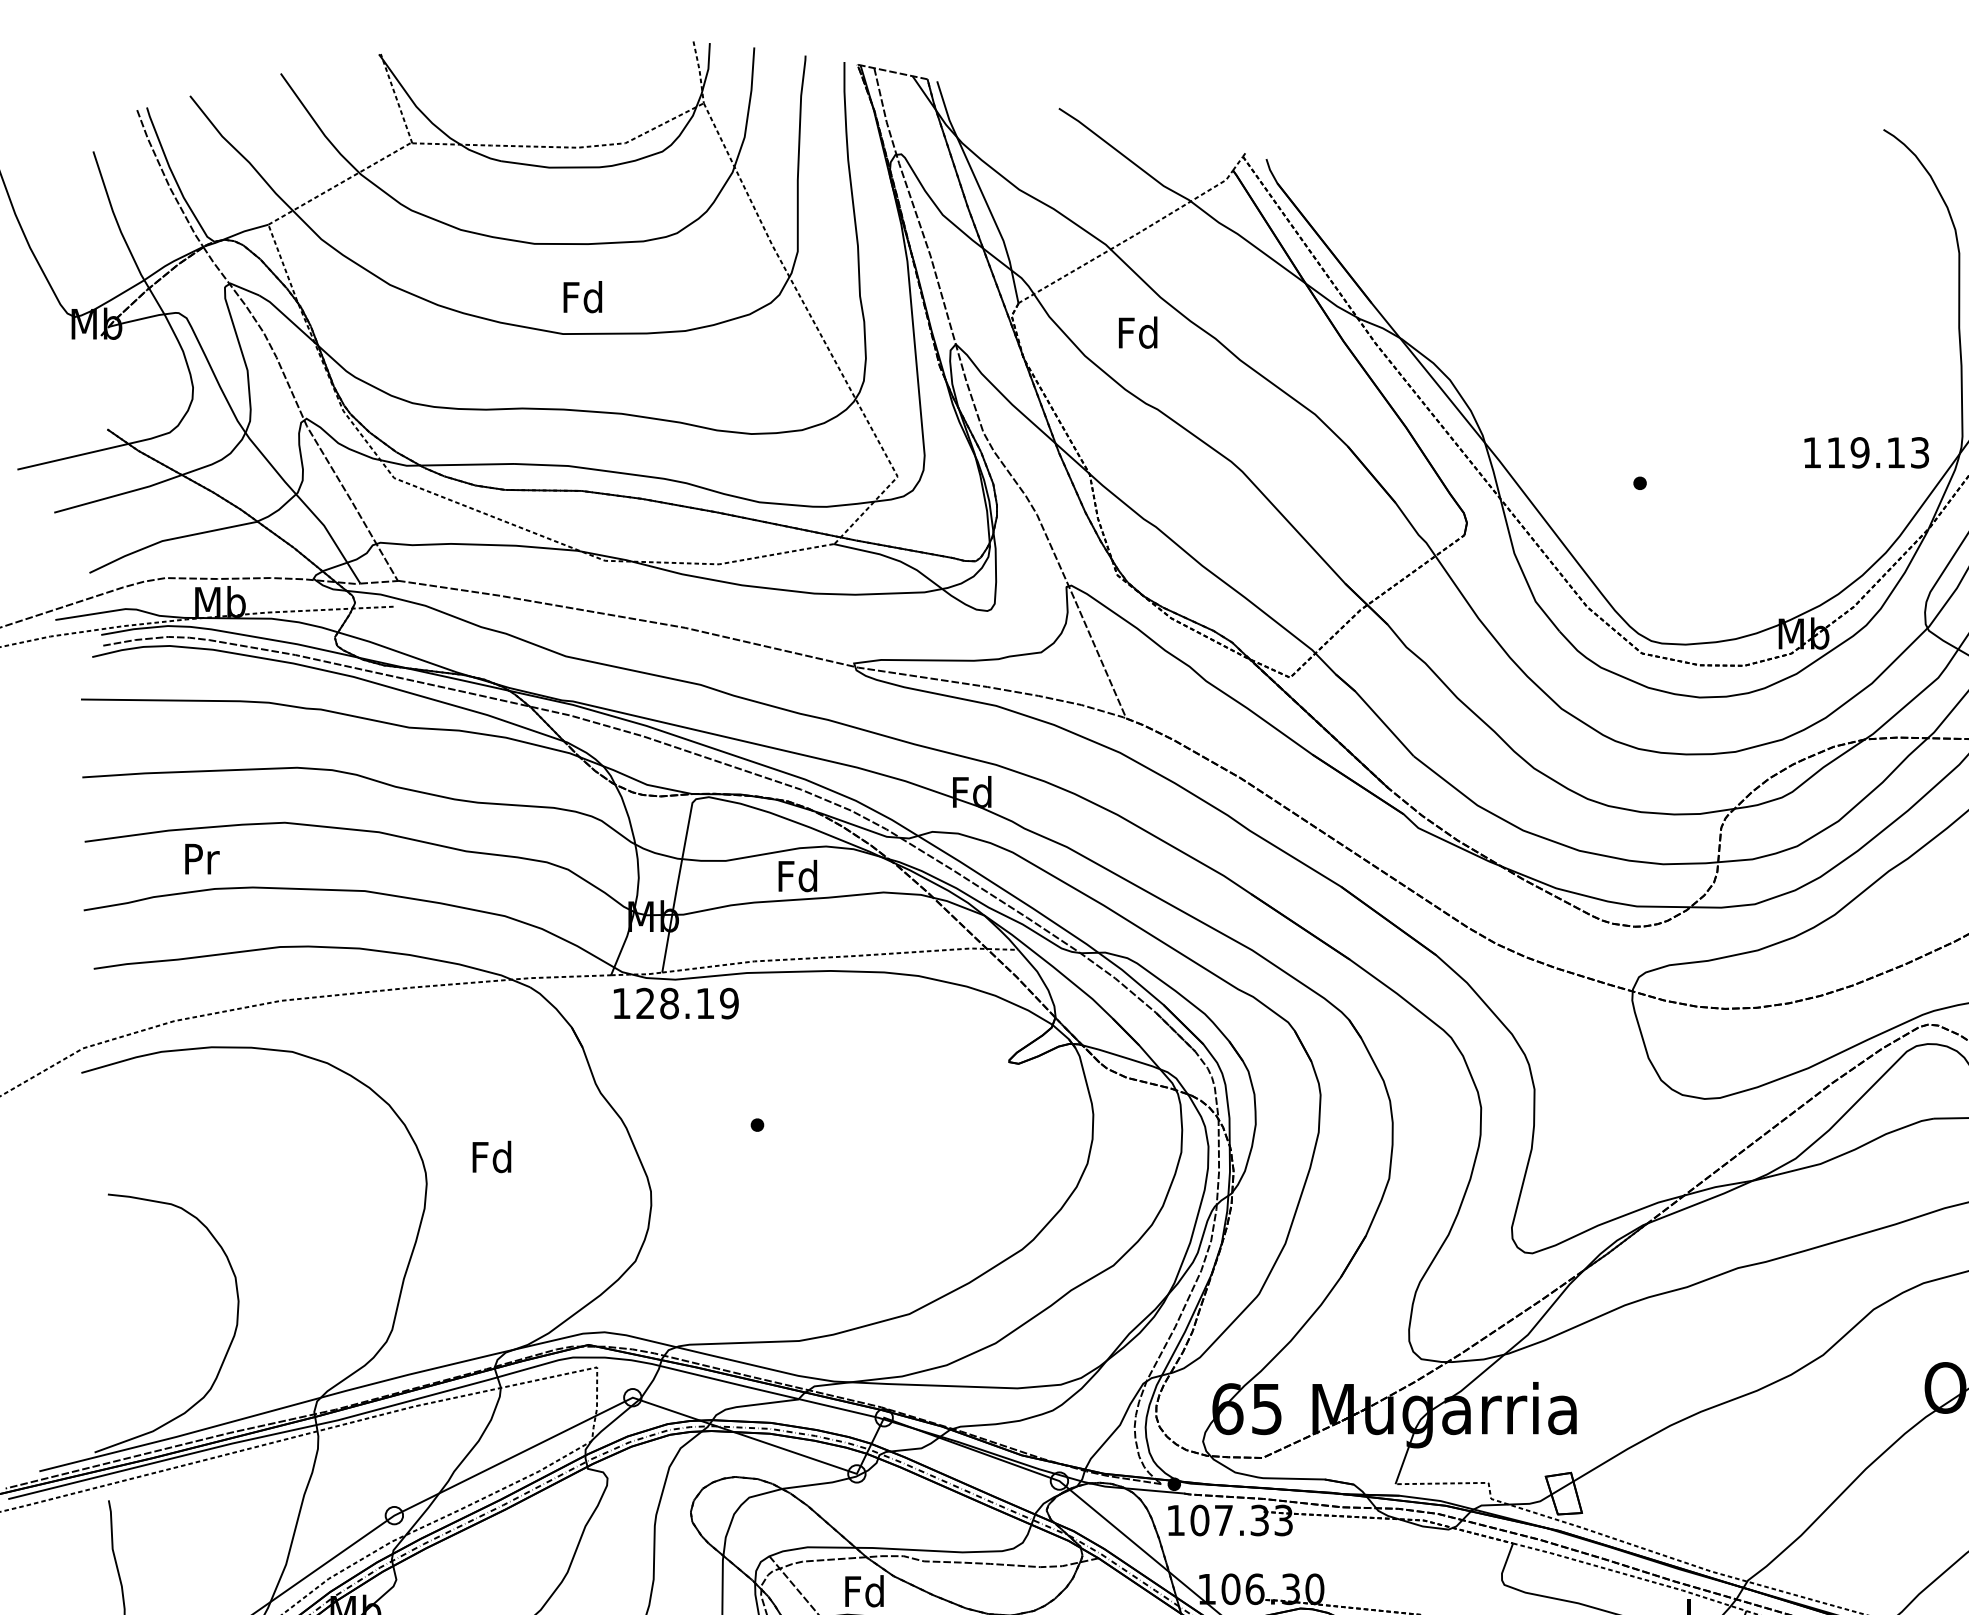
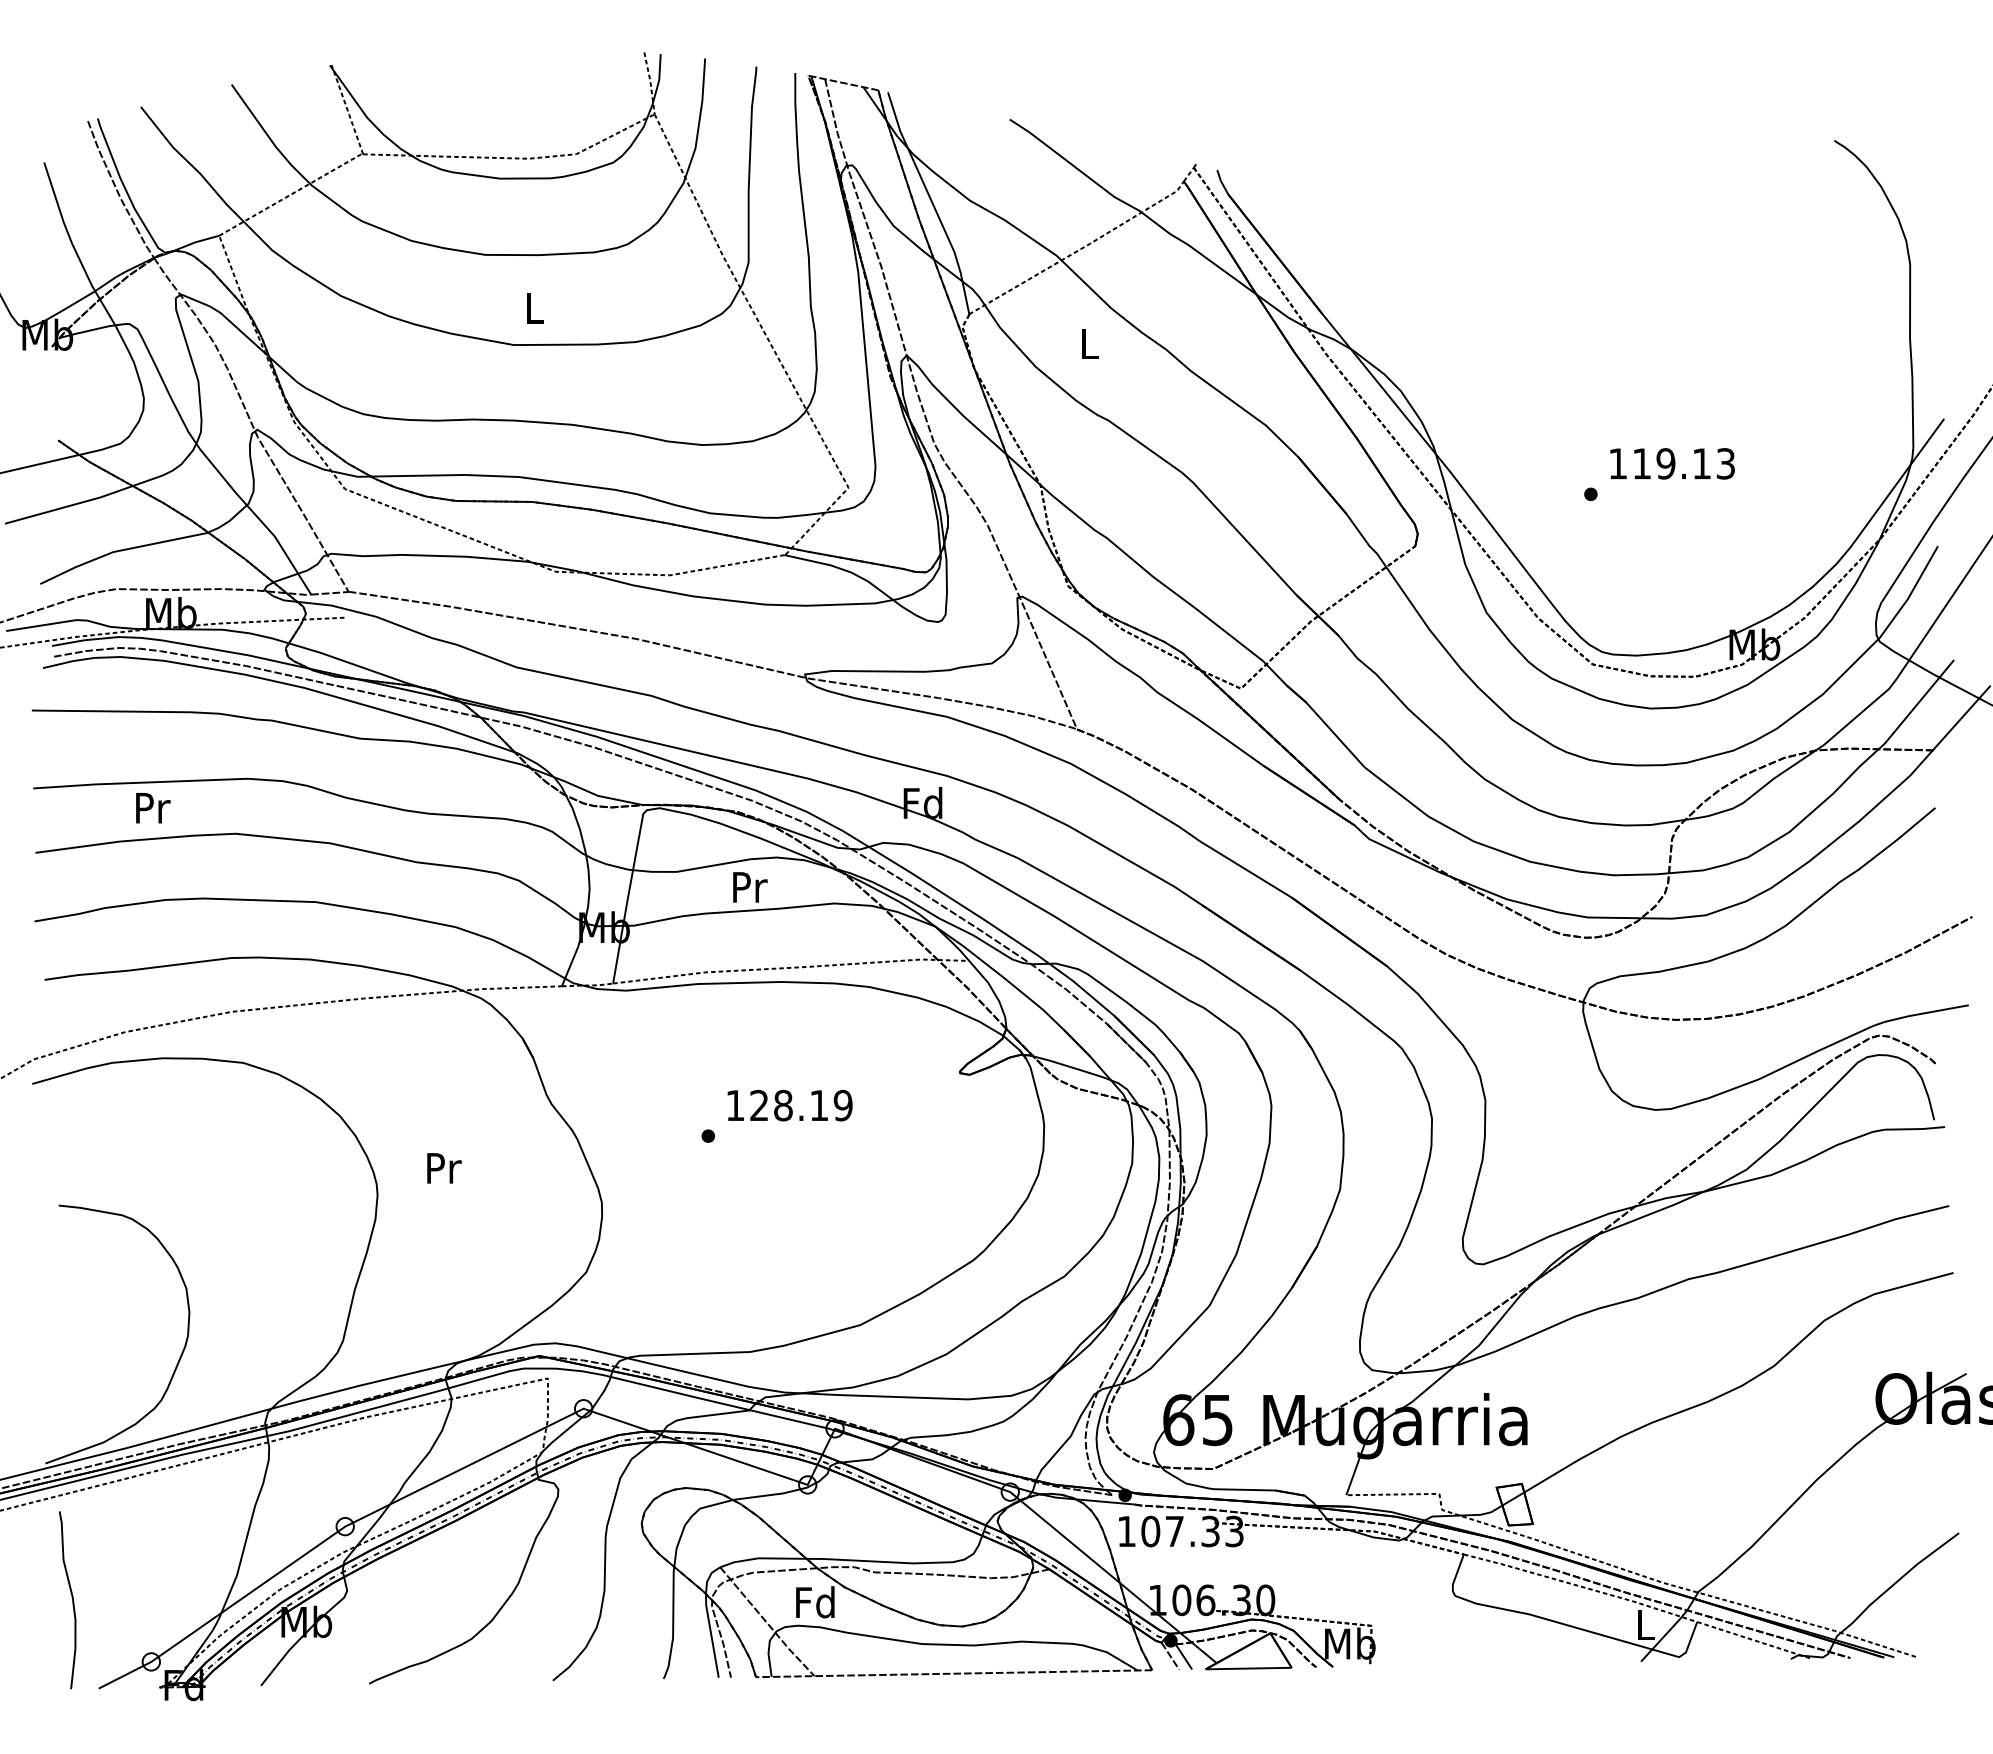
text: (582, 297) -> (533, 308), Fd -> L
text: (1137, 332) -> (1088, 343), Fd -> L
text: (1866, 452) -> (1672, 463), moved
text: (202, 859) -> (153, 808), moved
text: (797, 875) -> (748, 886), Fd -> Pr
text: (675, 1003) -> (789, 1105), moved
text: (491, 1156) -> (442, 1167), Fd -> Pr

